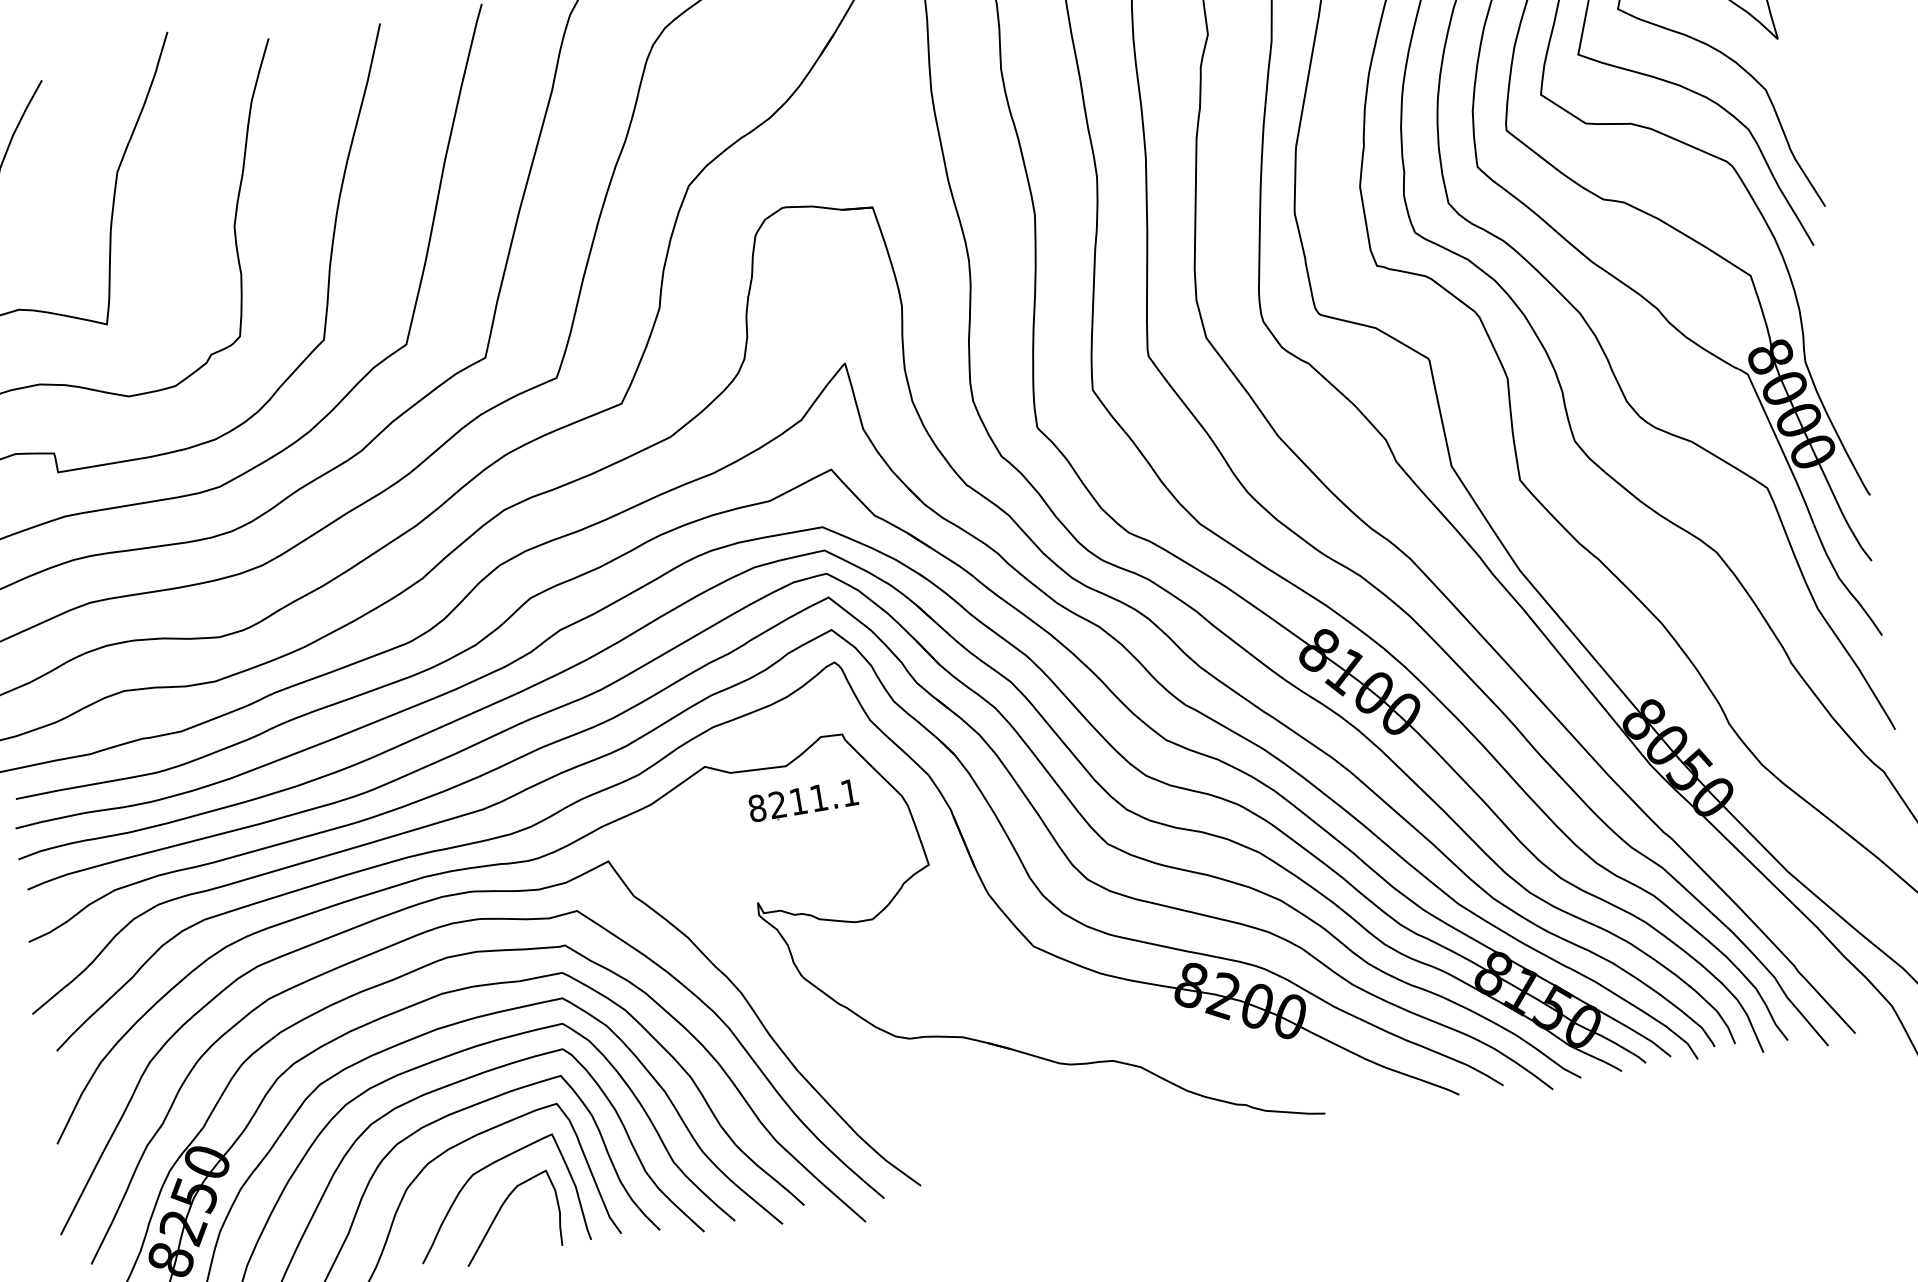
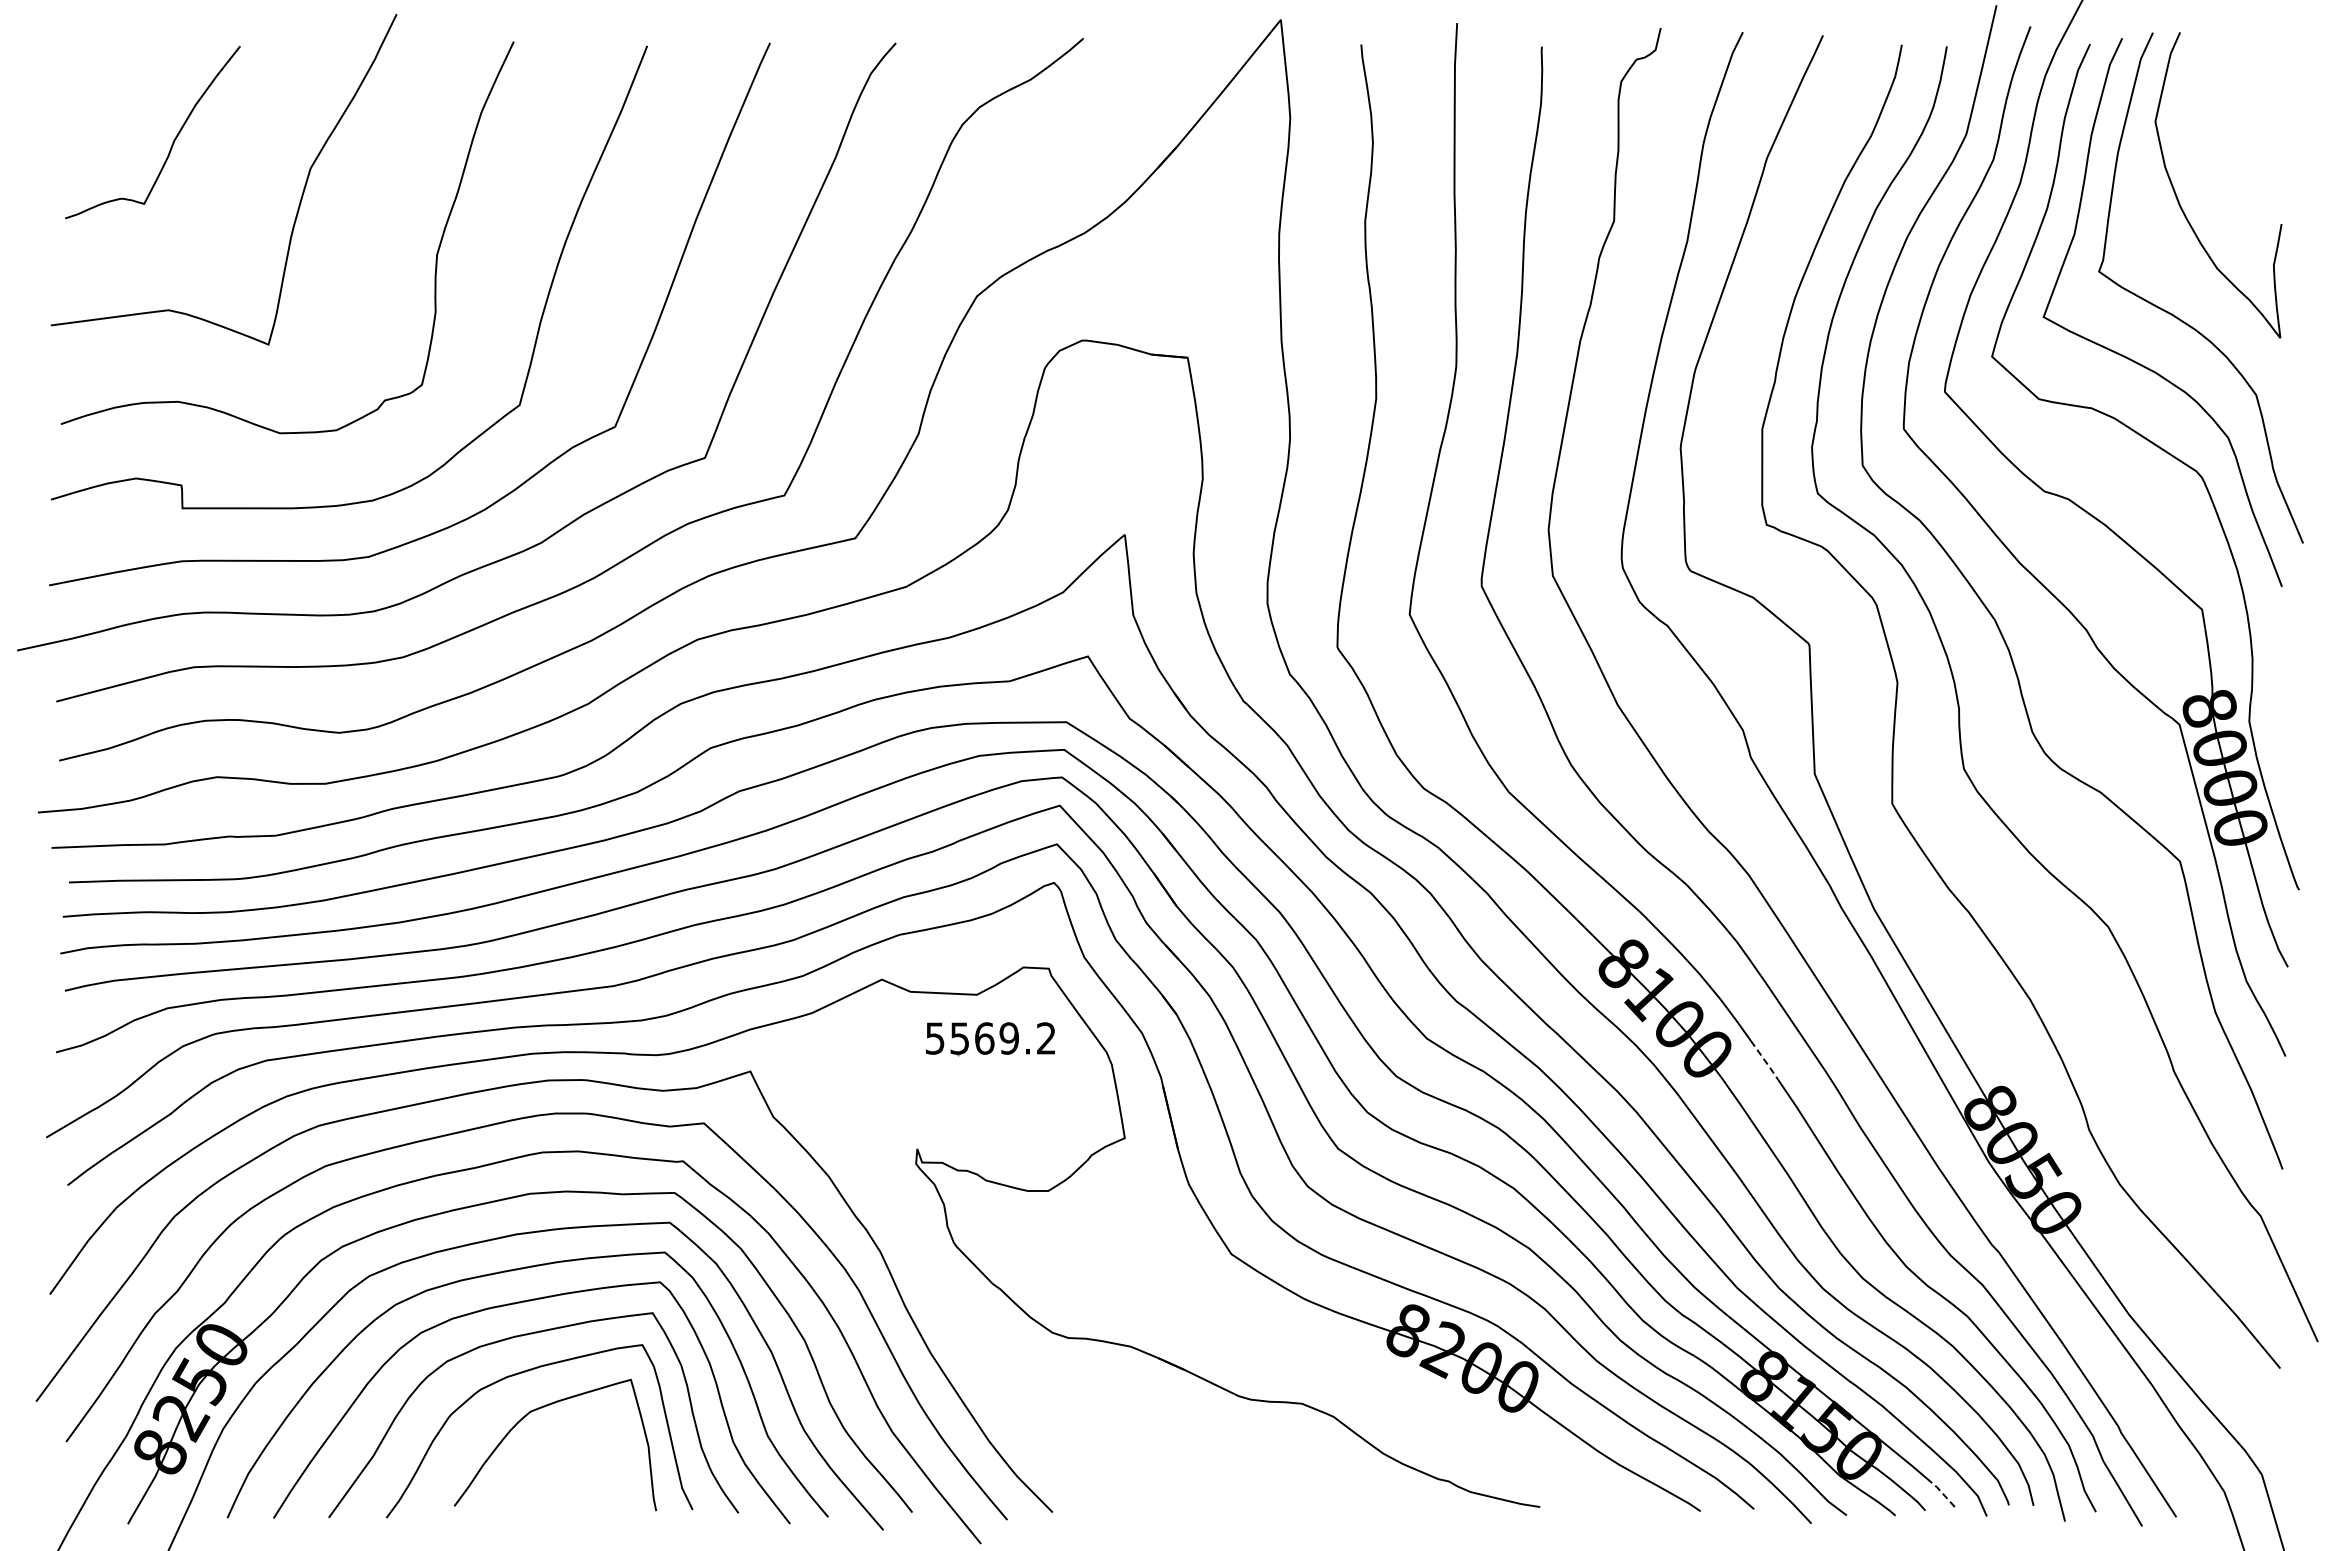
line: (1450, 711) -> (1765, 1060), solid -> dashed
text: (803, 800) -> (990, 1038), 8211.1 -> 5569.2
line: (1656, 1045) -> (1941, 1492), solid -> dashed
curve: (499, 1211) -> (554, 1460), removed

